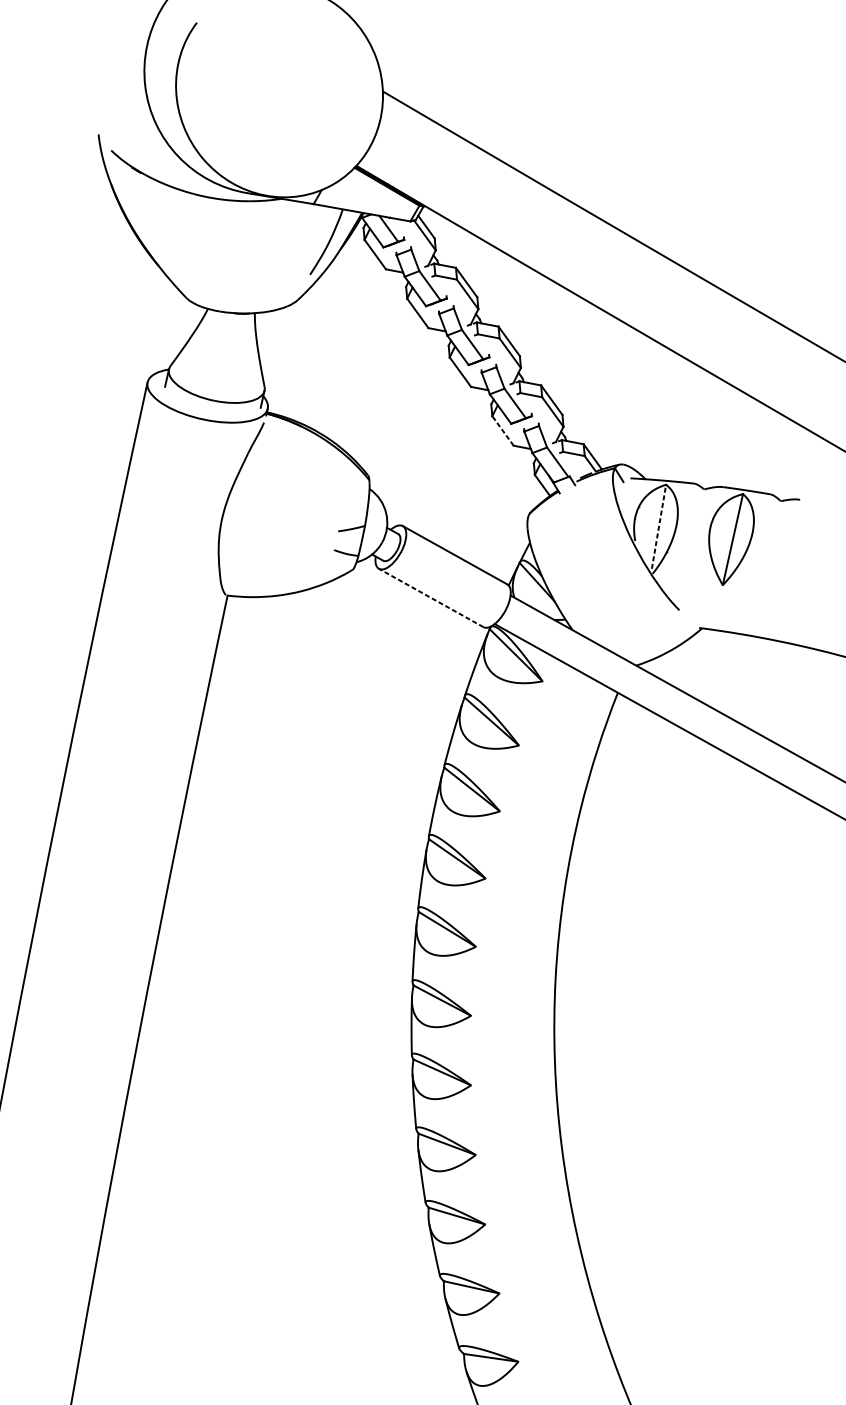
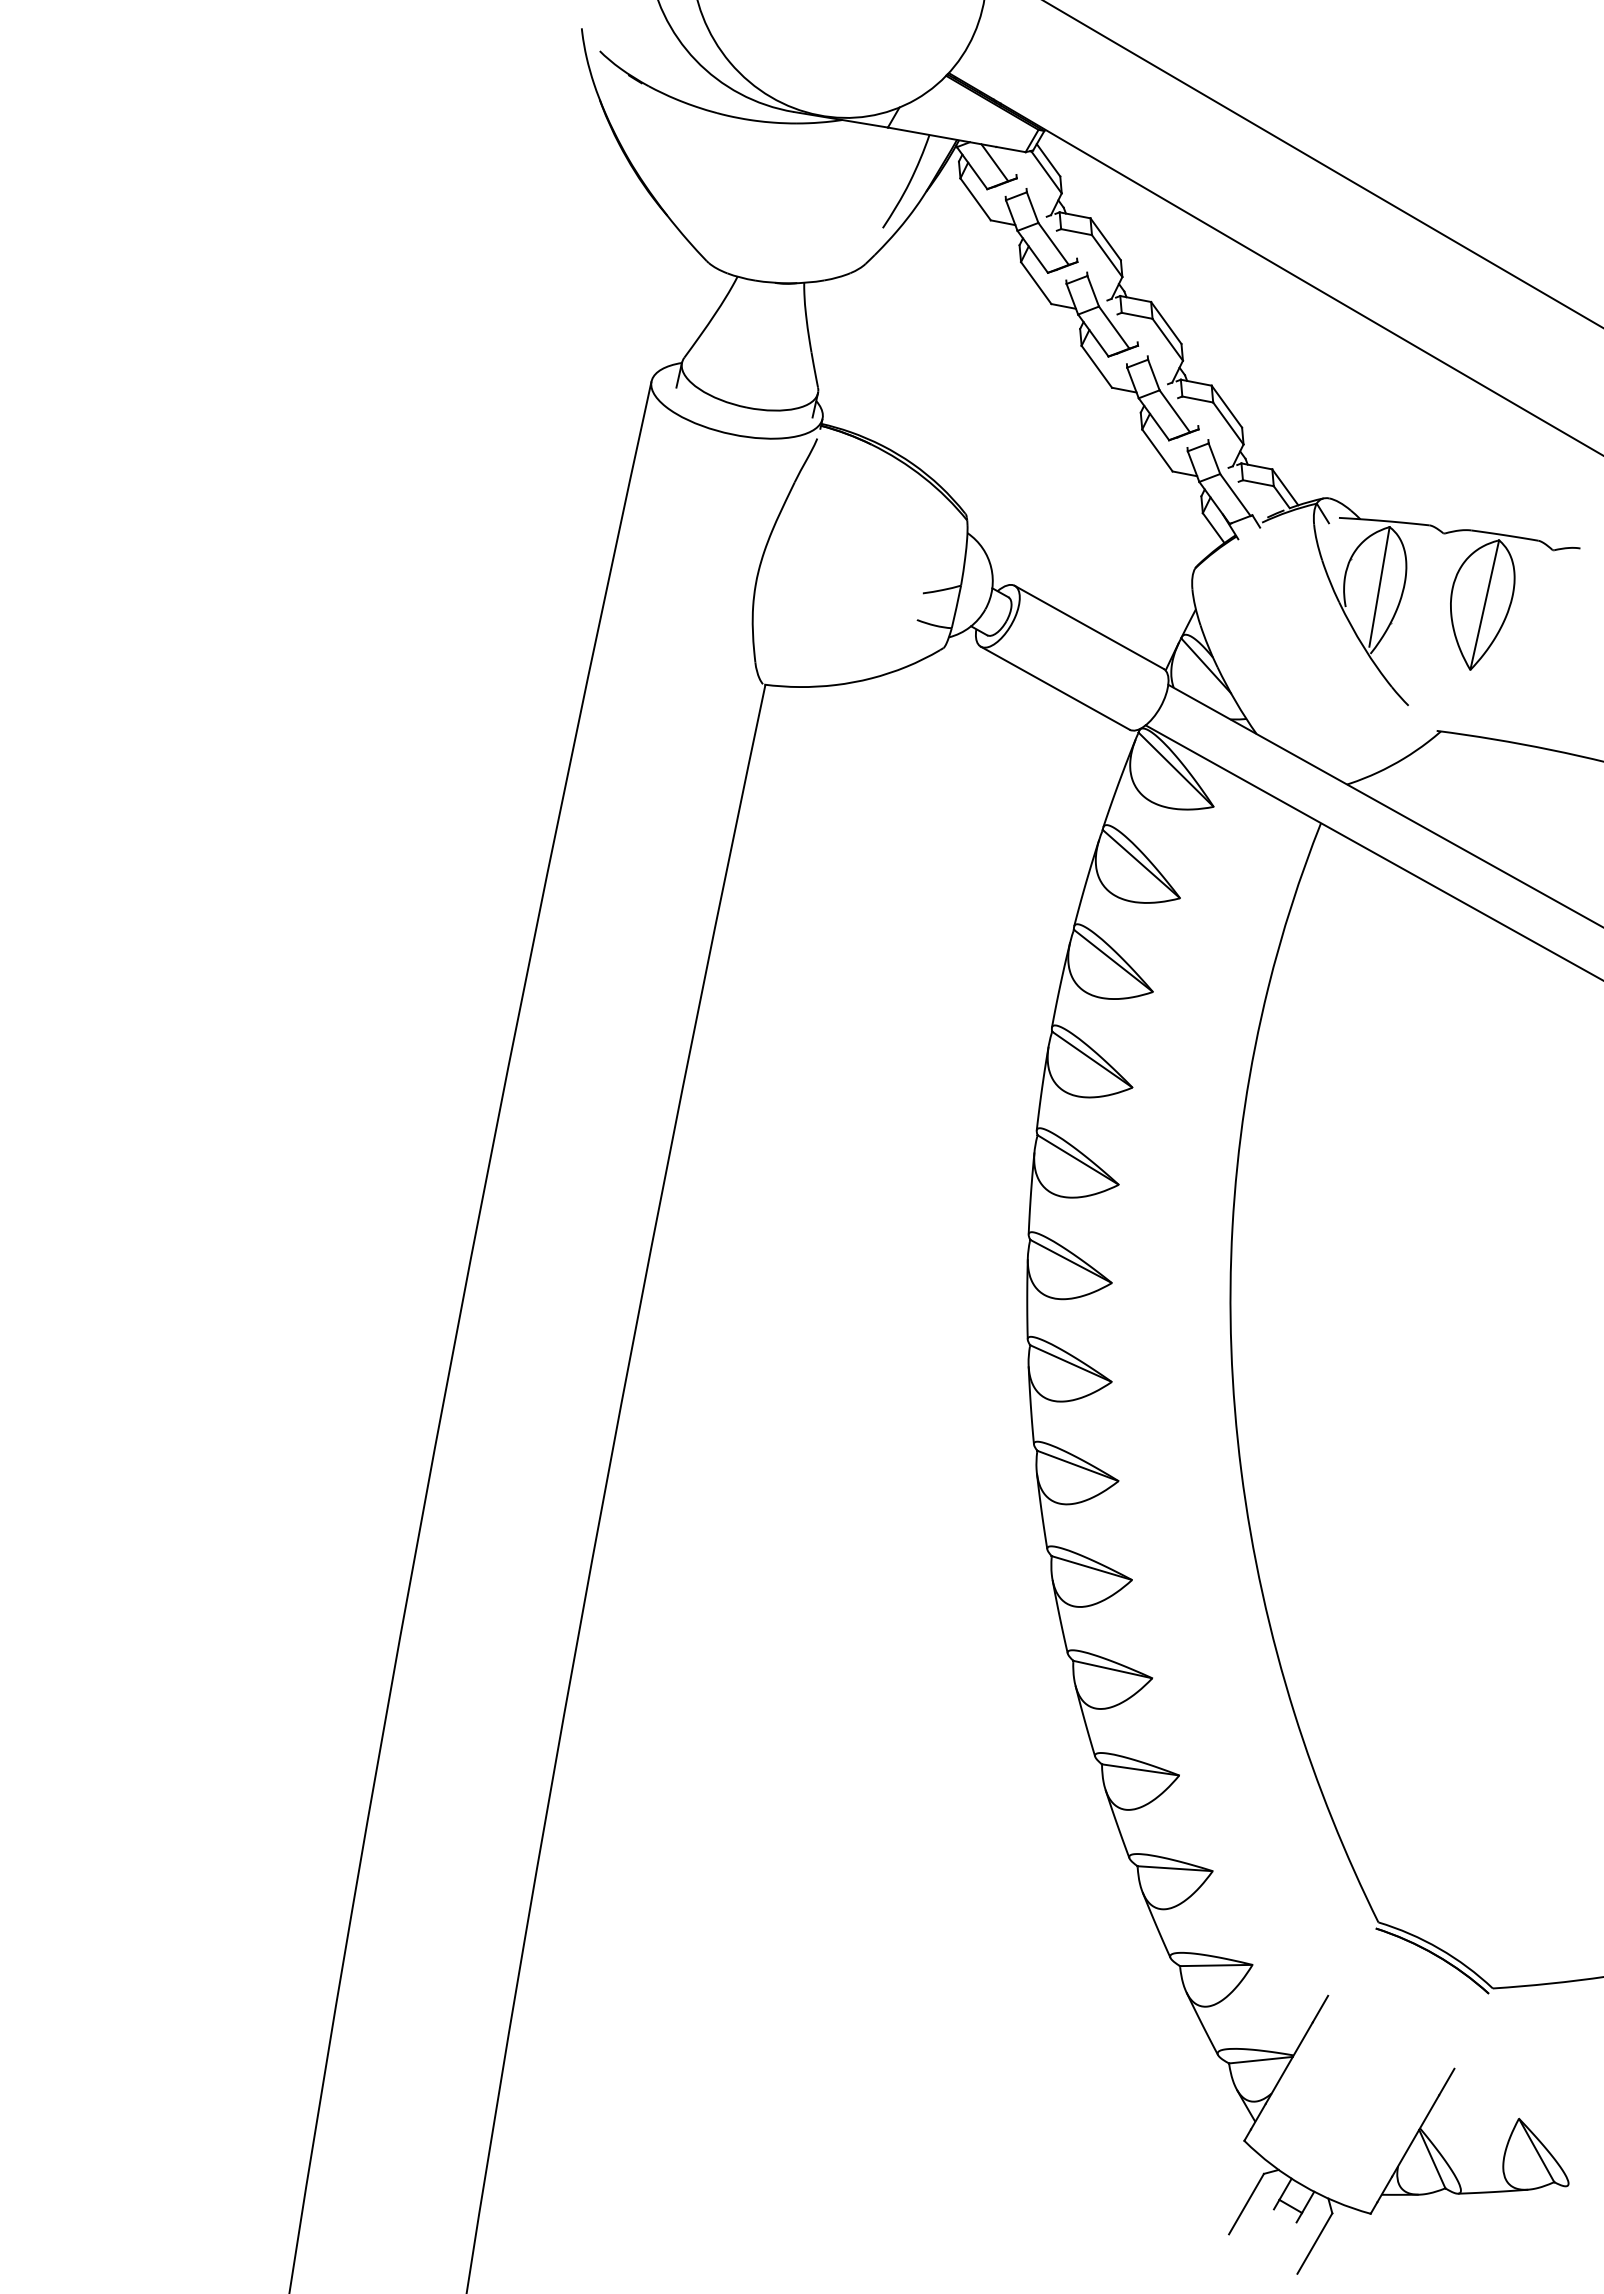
line: (503, 430) -> (1157, 450), dashed -> solid
line: (658, 527) -> (1379, 587), dashed -> solid
line: (430, 597) -> (1054, 687), dashed -> solid

